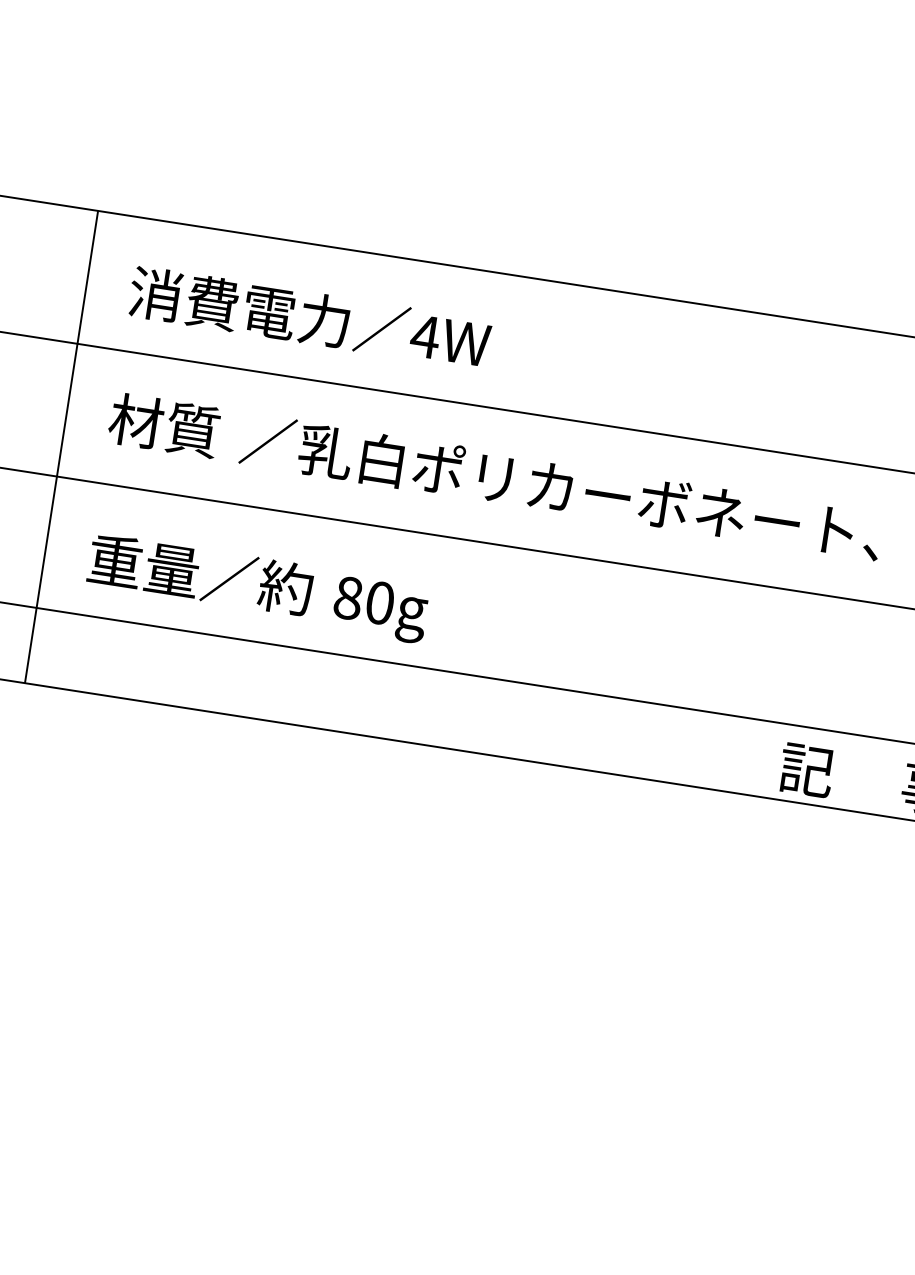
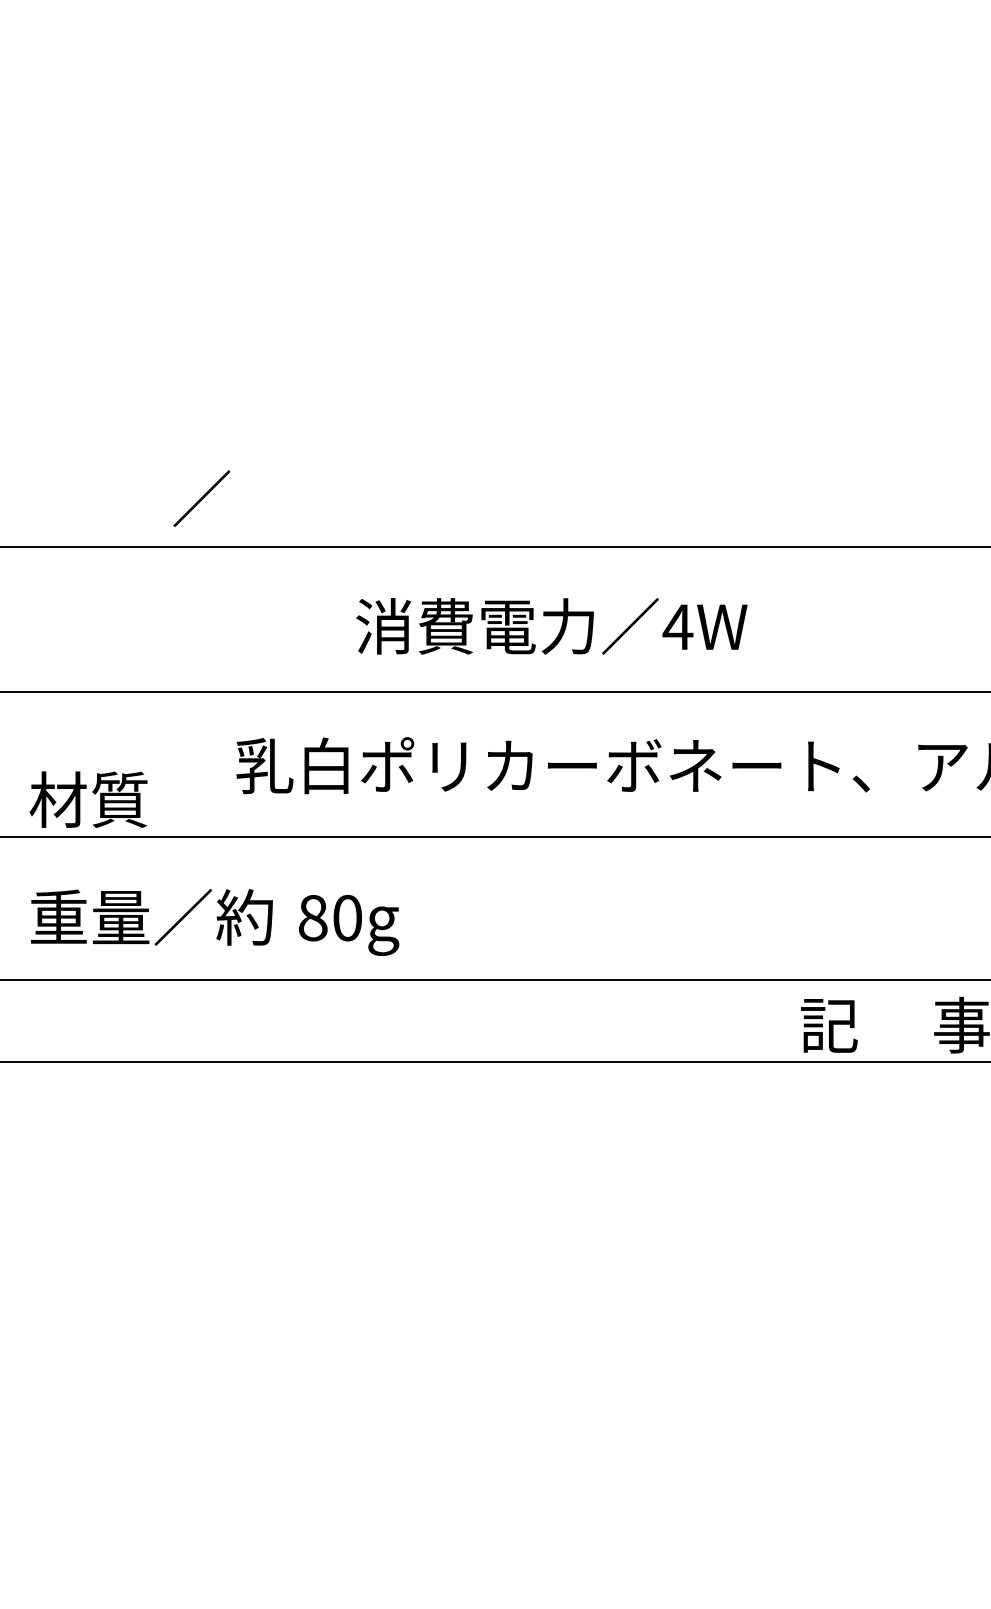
text: (309, 318) -> (551, 626), moved
text: (164, 425) -> (88, 799), moved
text: (267, 441) -> (201, 498), moved

